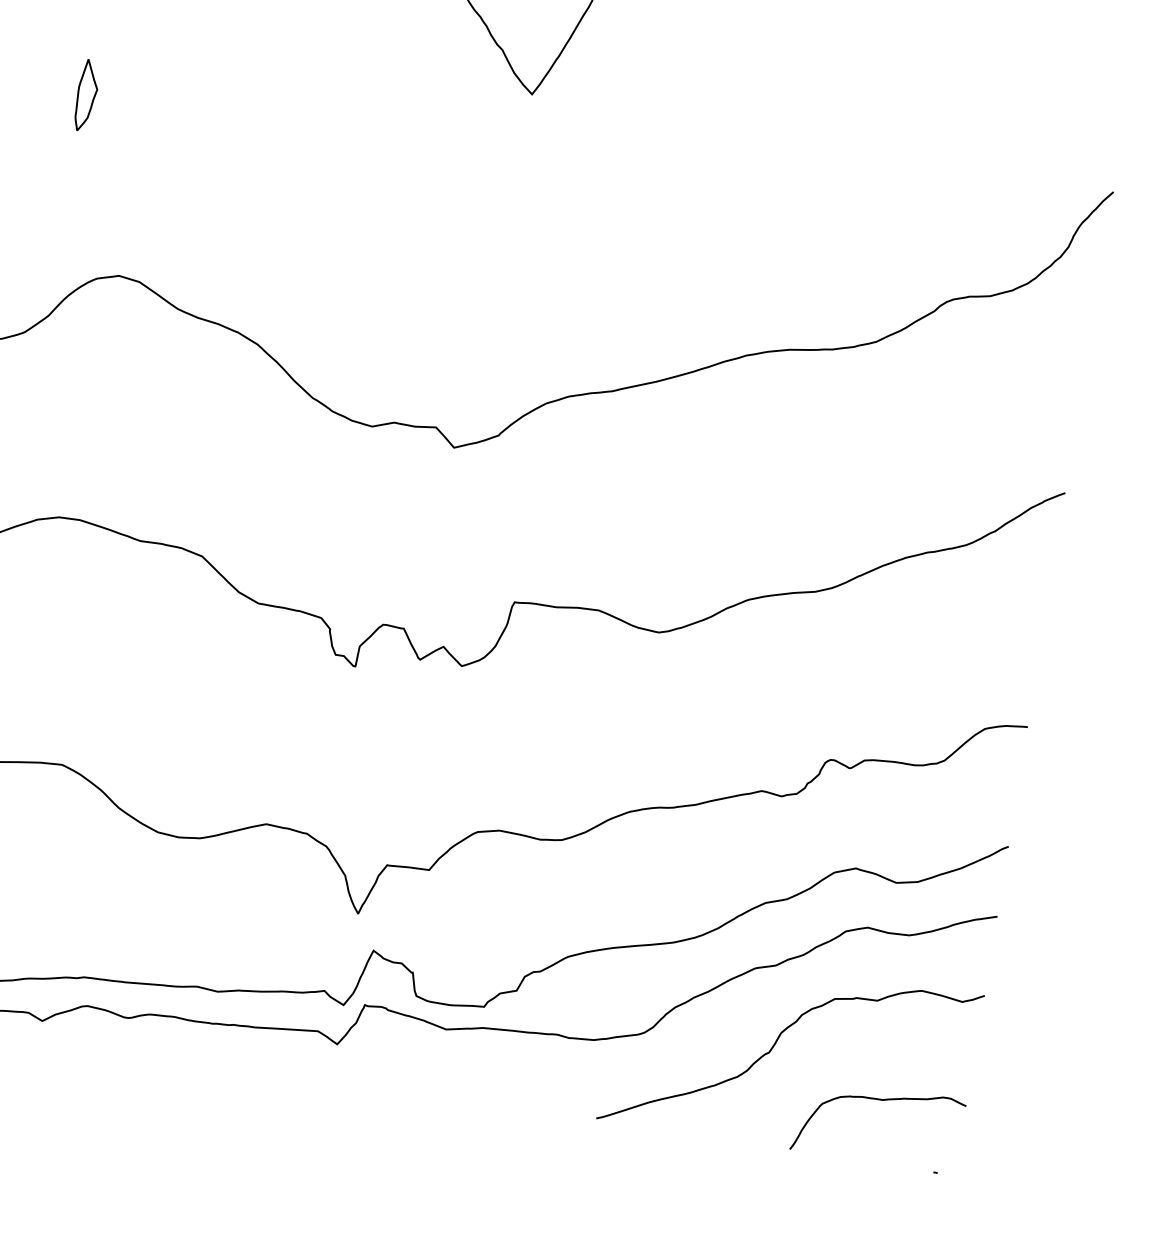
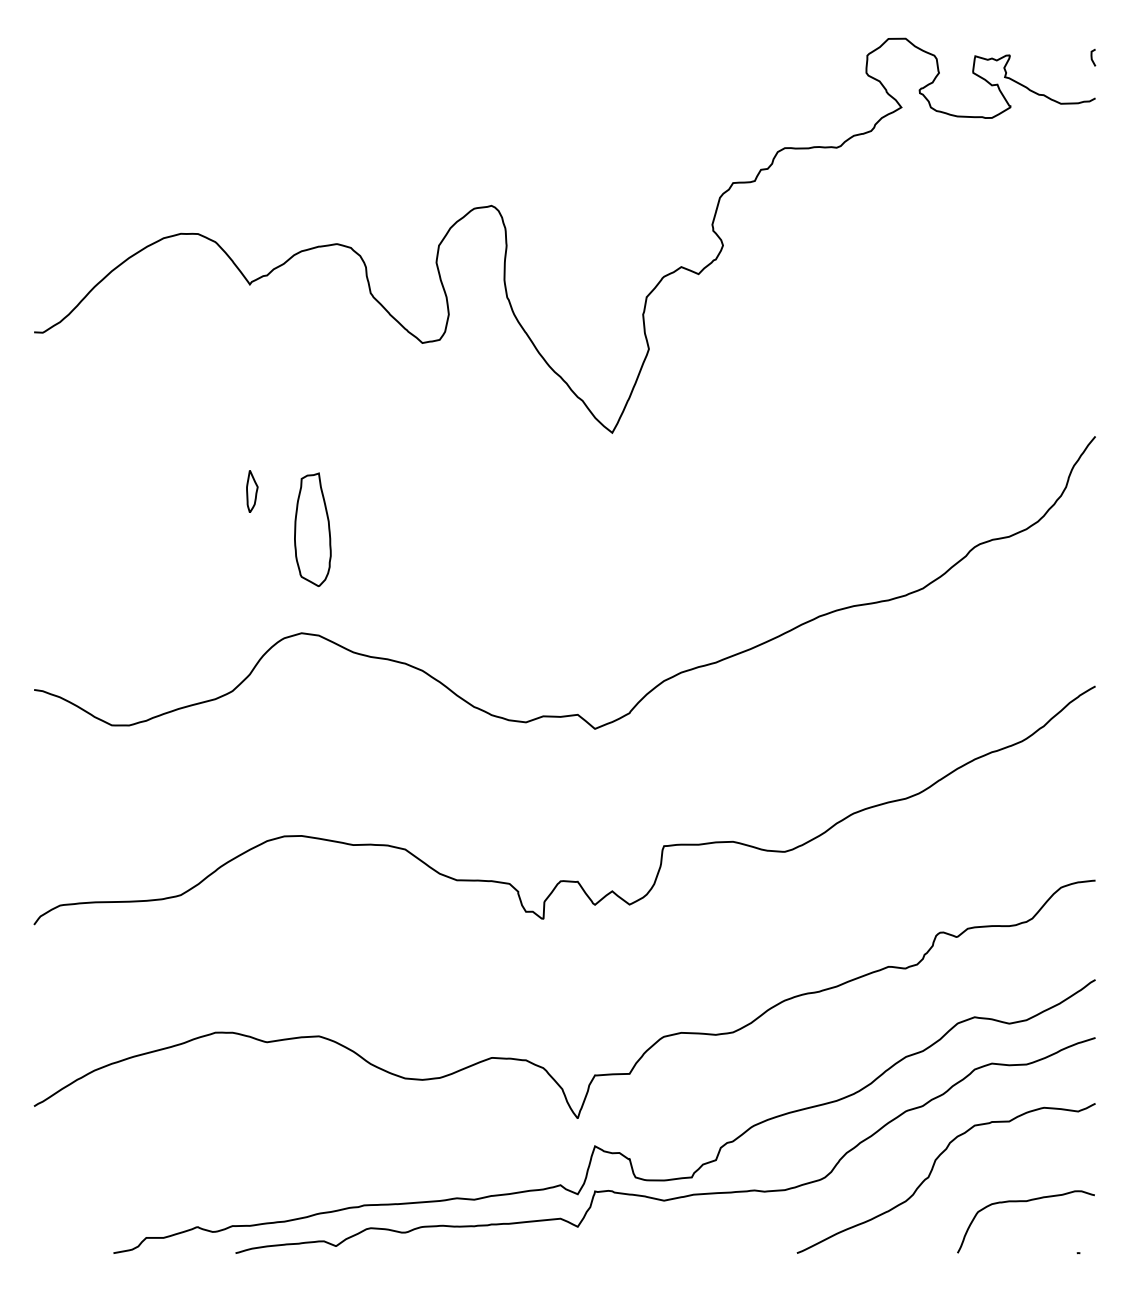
part: (87, 95) -> (252, 491), size x0.71
part: (152, 152) -> (312, 529), added

